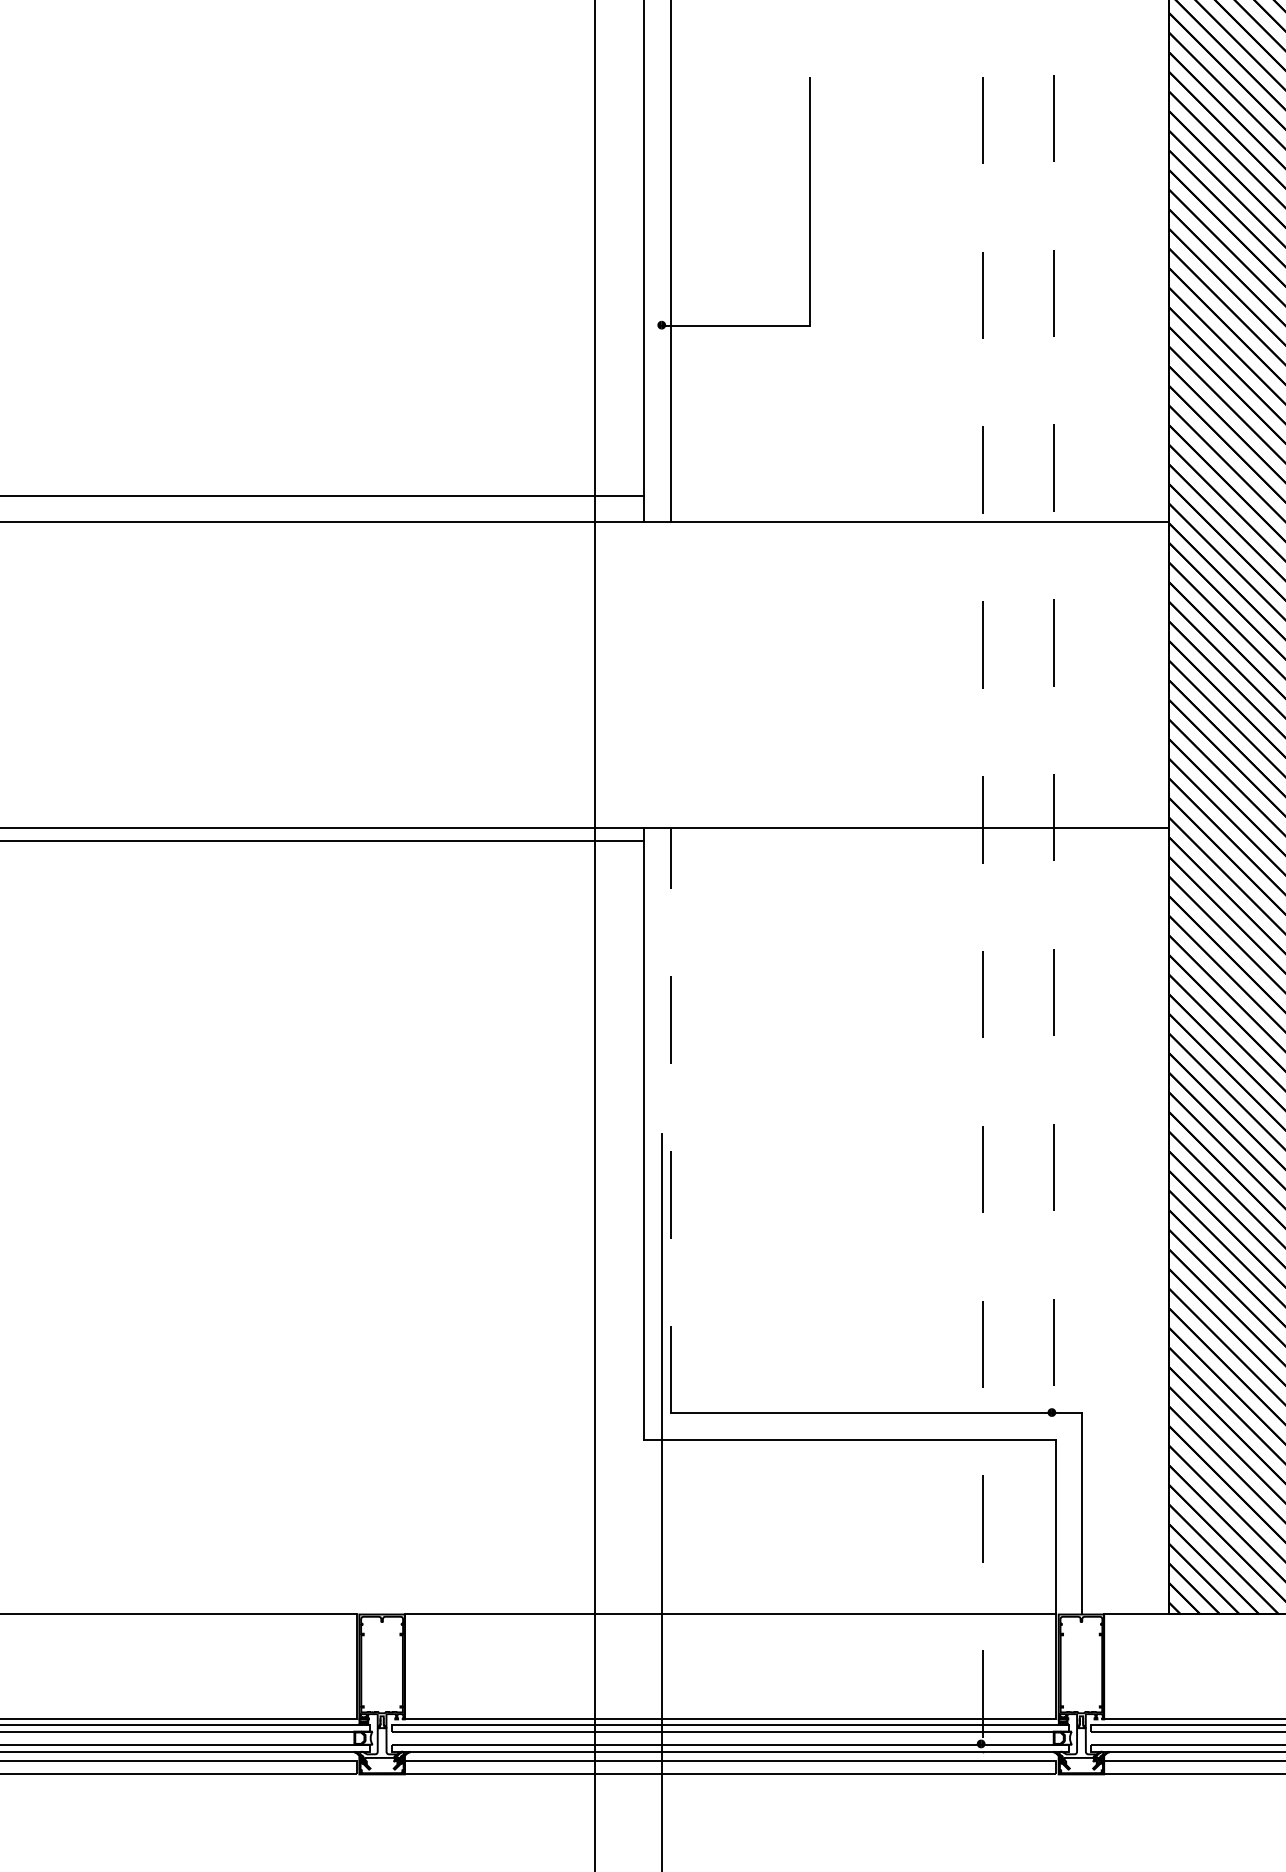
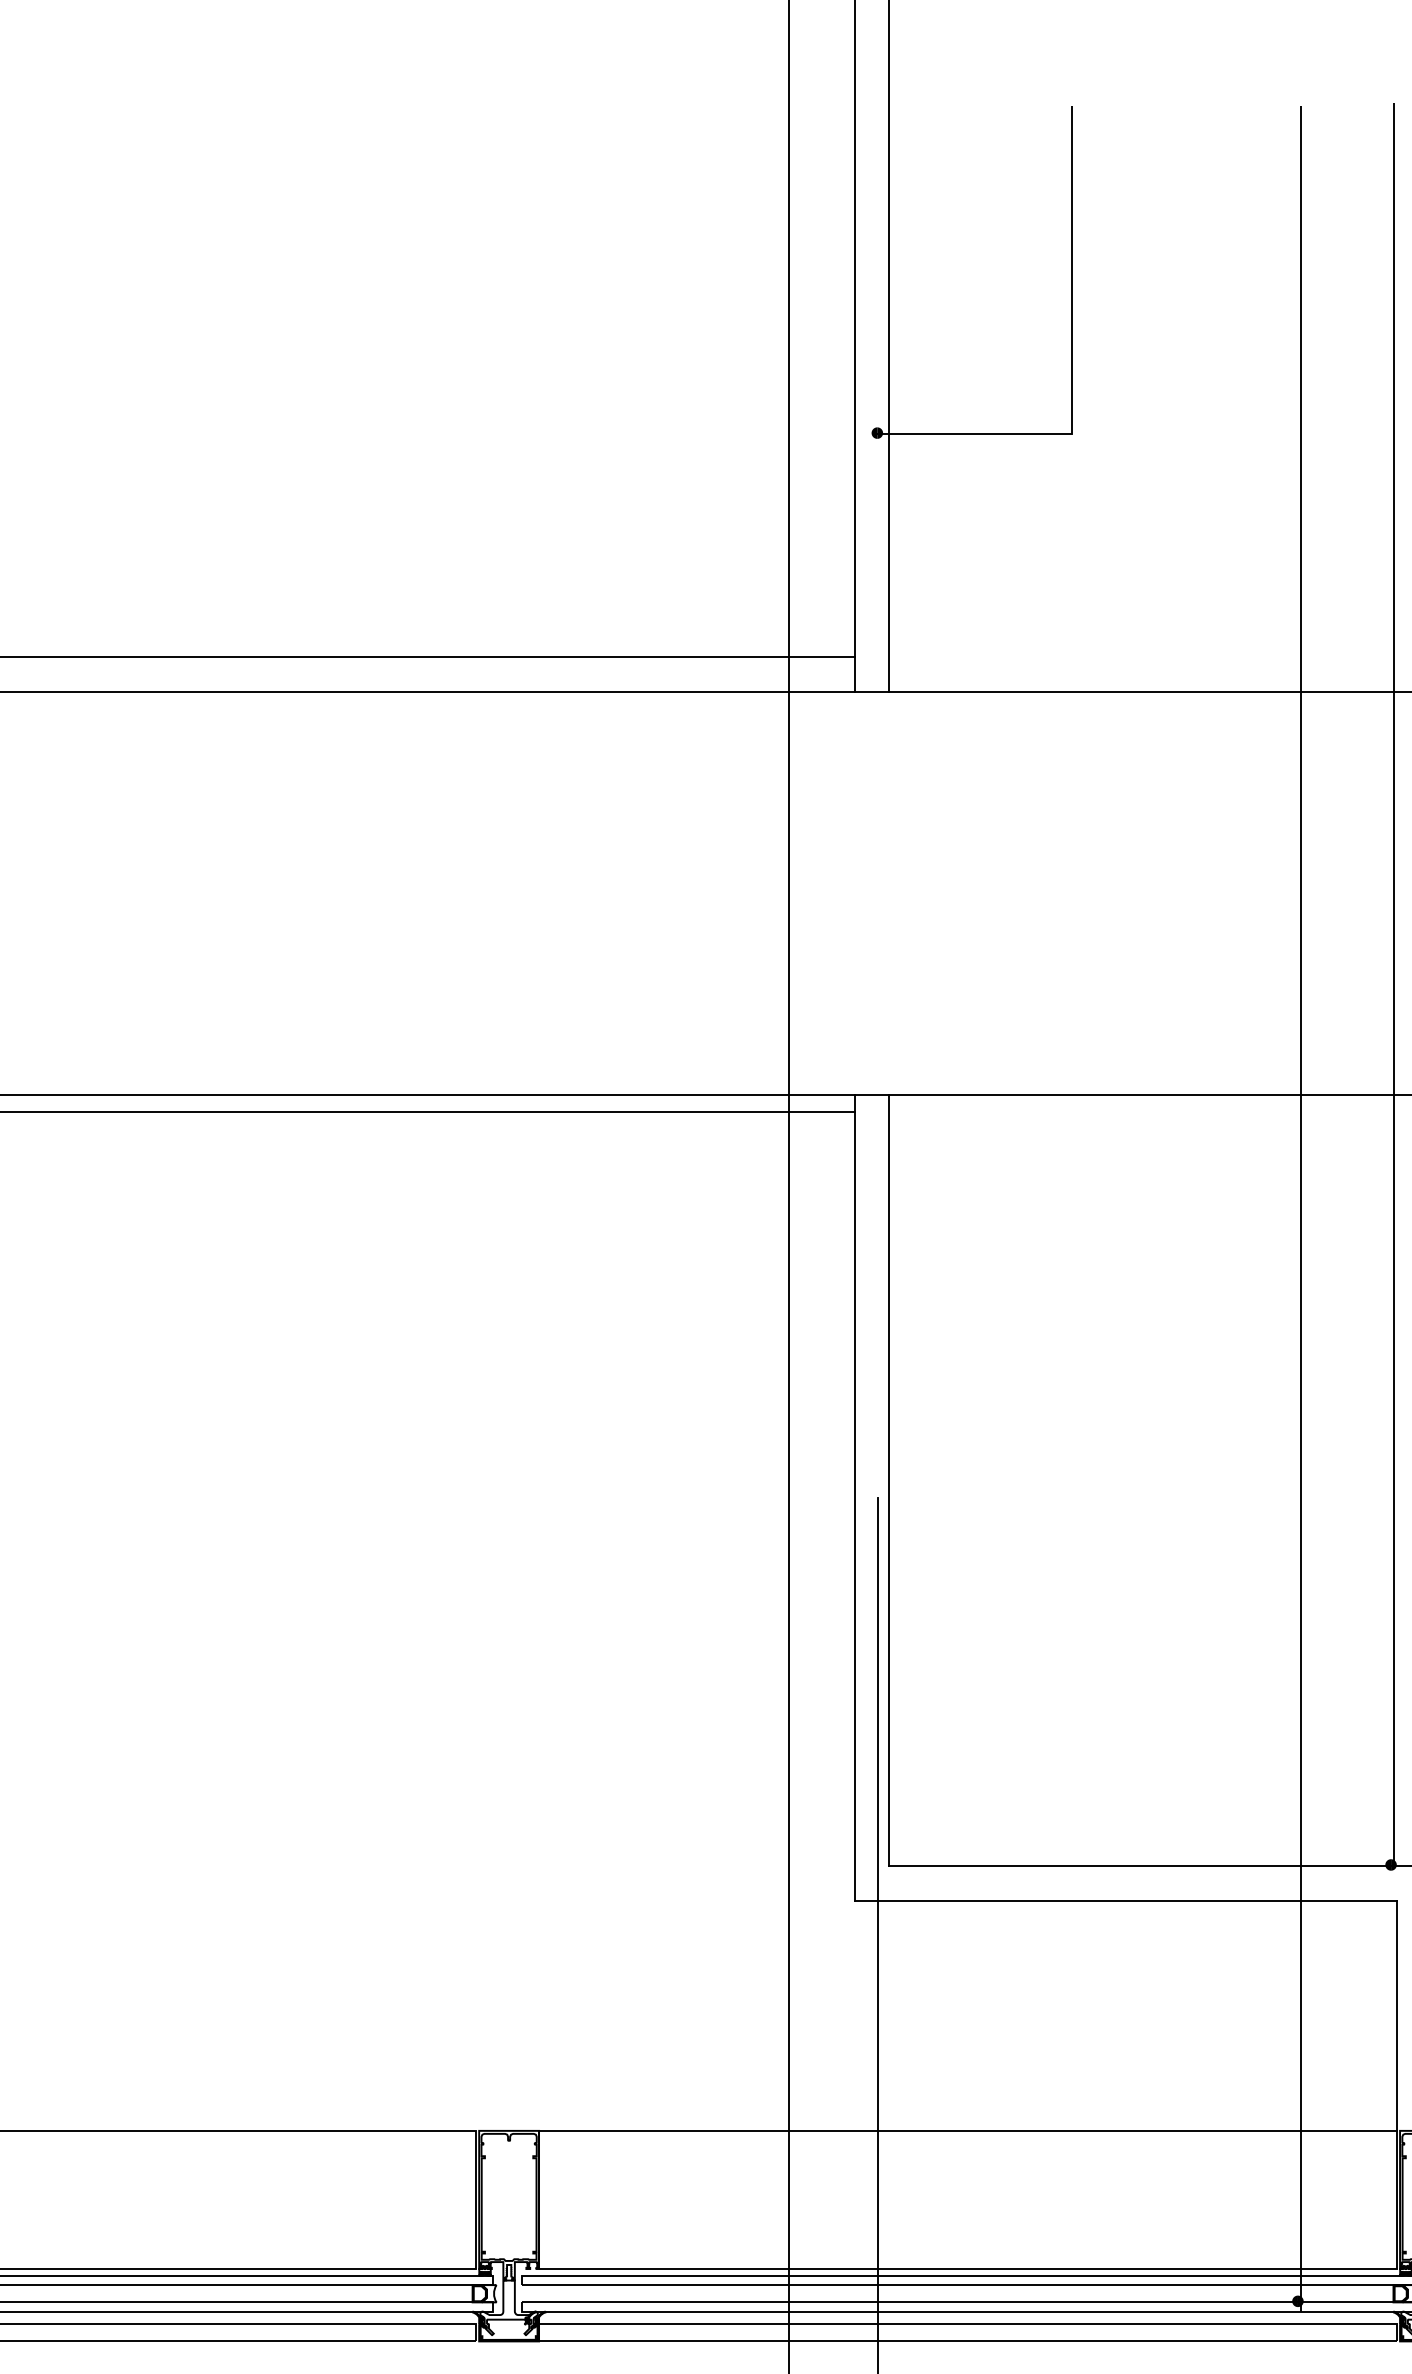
line: (1053, 744) -> (1393, 985), dashed -> solid
line: (983, 914) -> (1301, 1209), dashed -> solid
line: (670, 1120) -> (888, 1480), dashed -> solid

